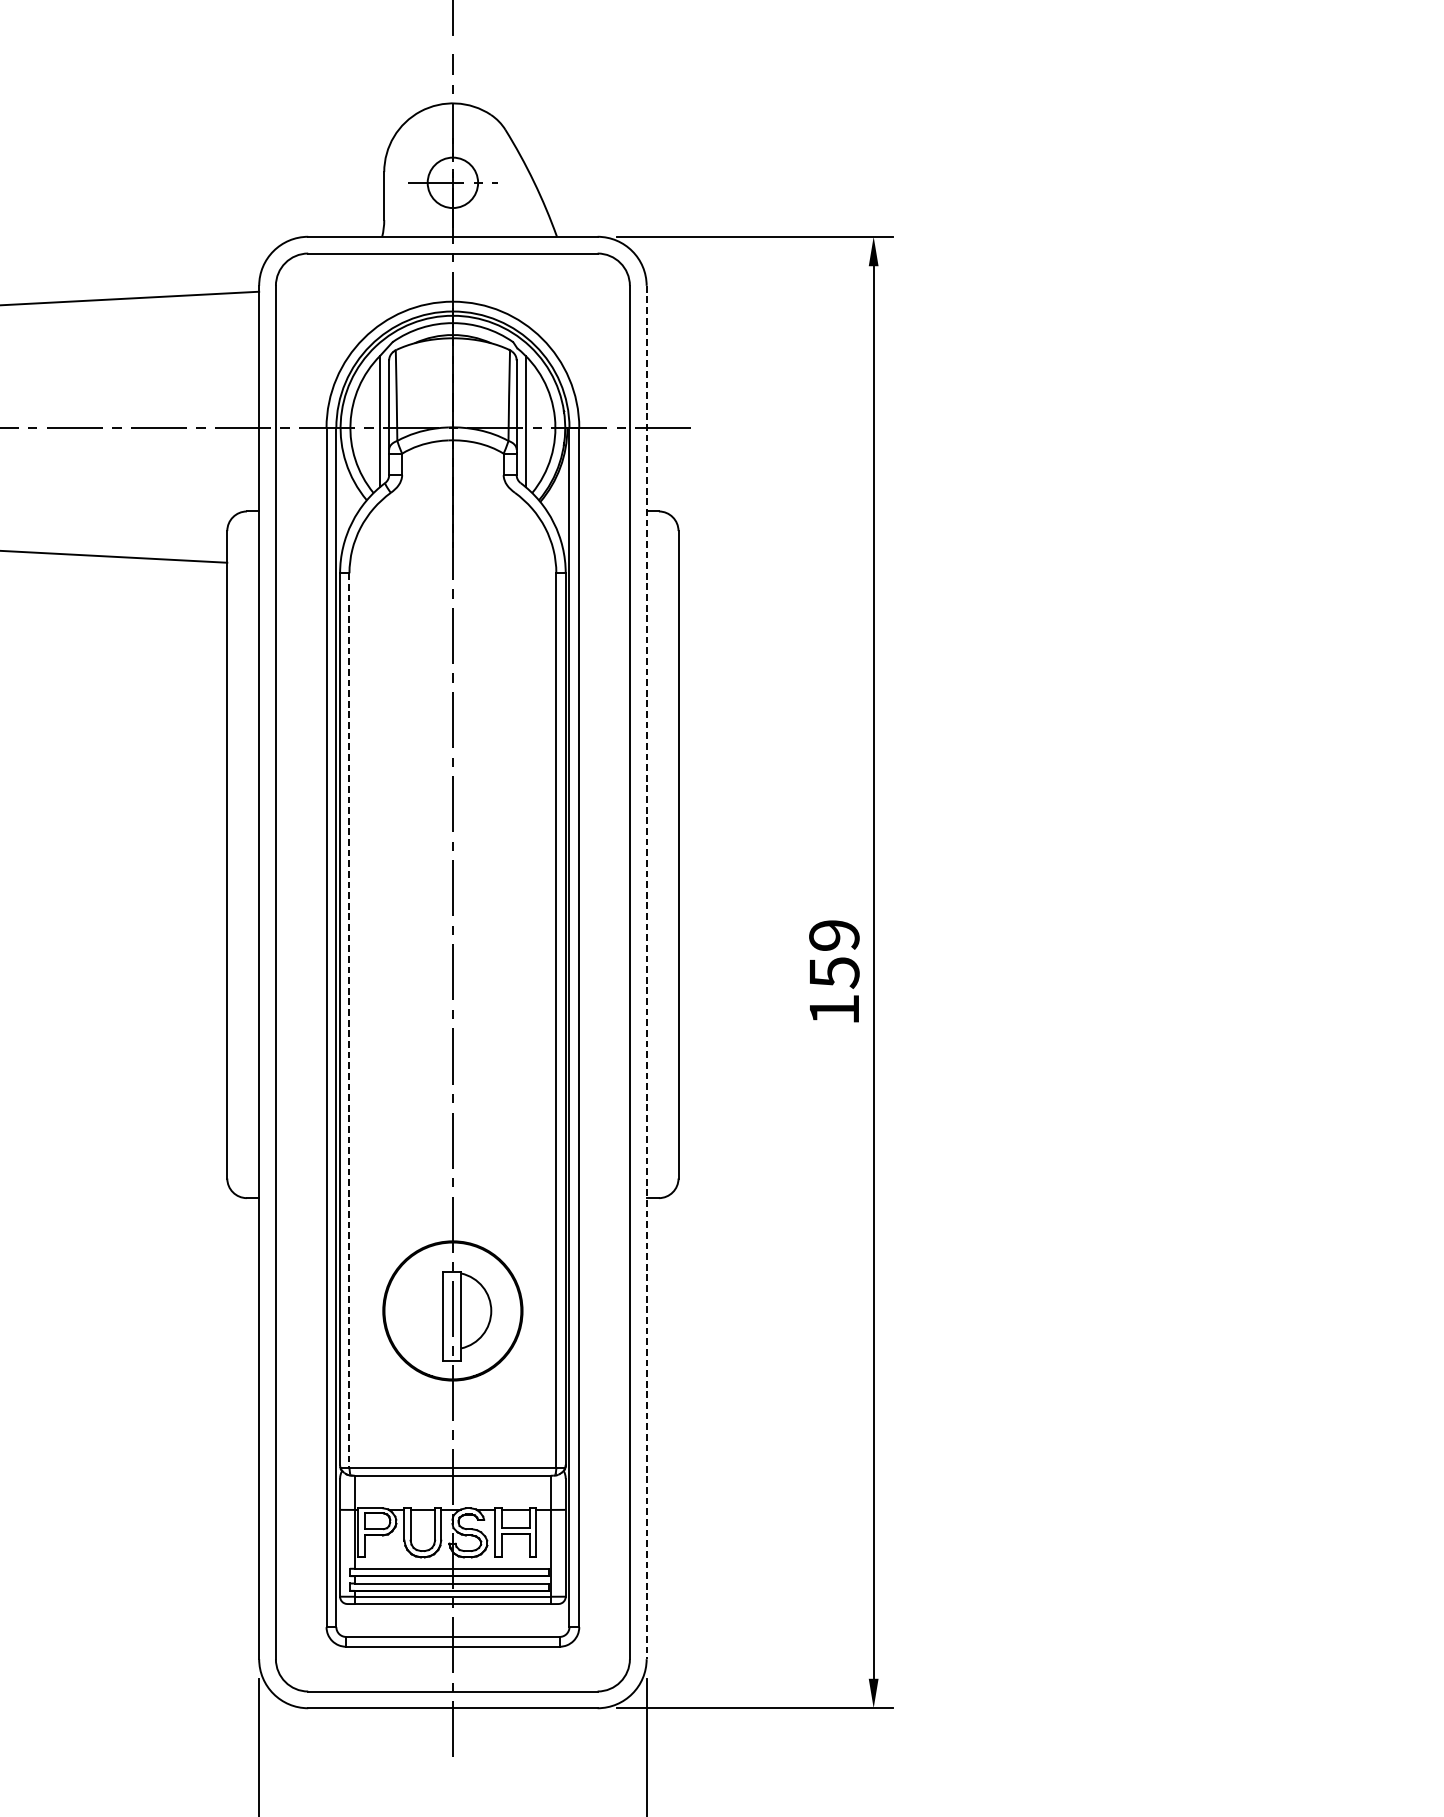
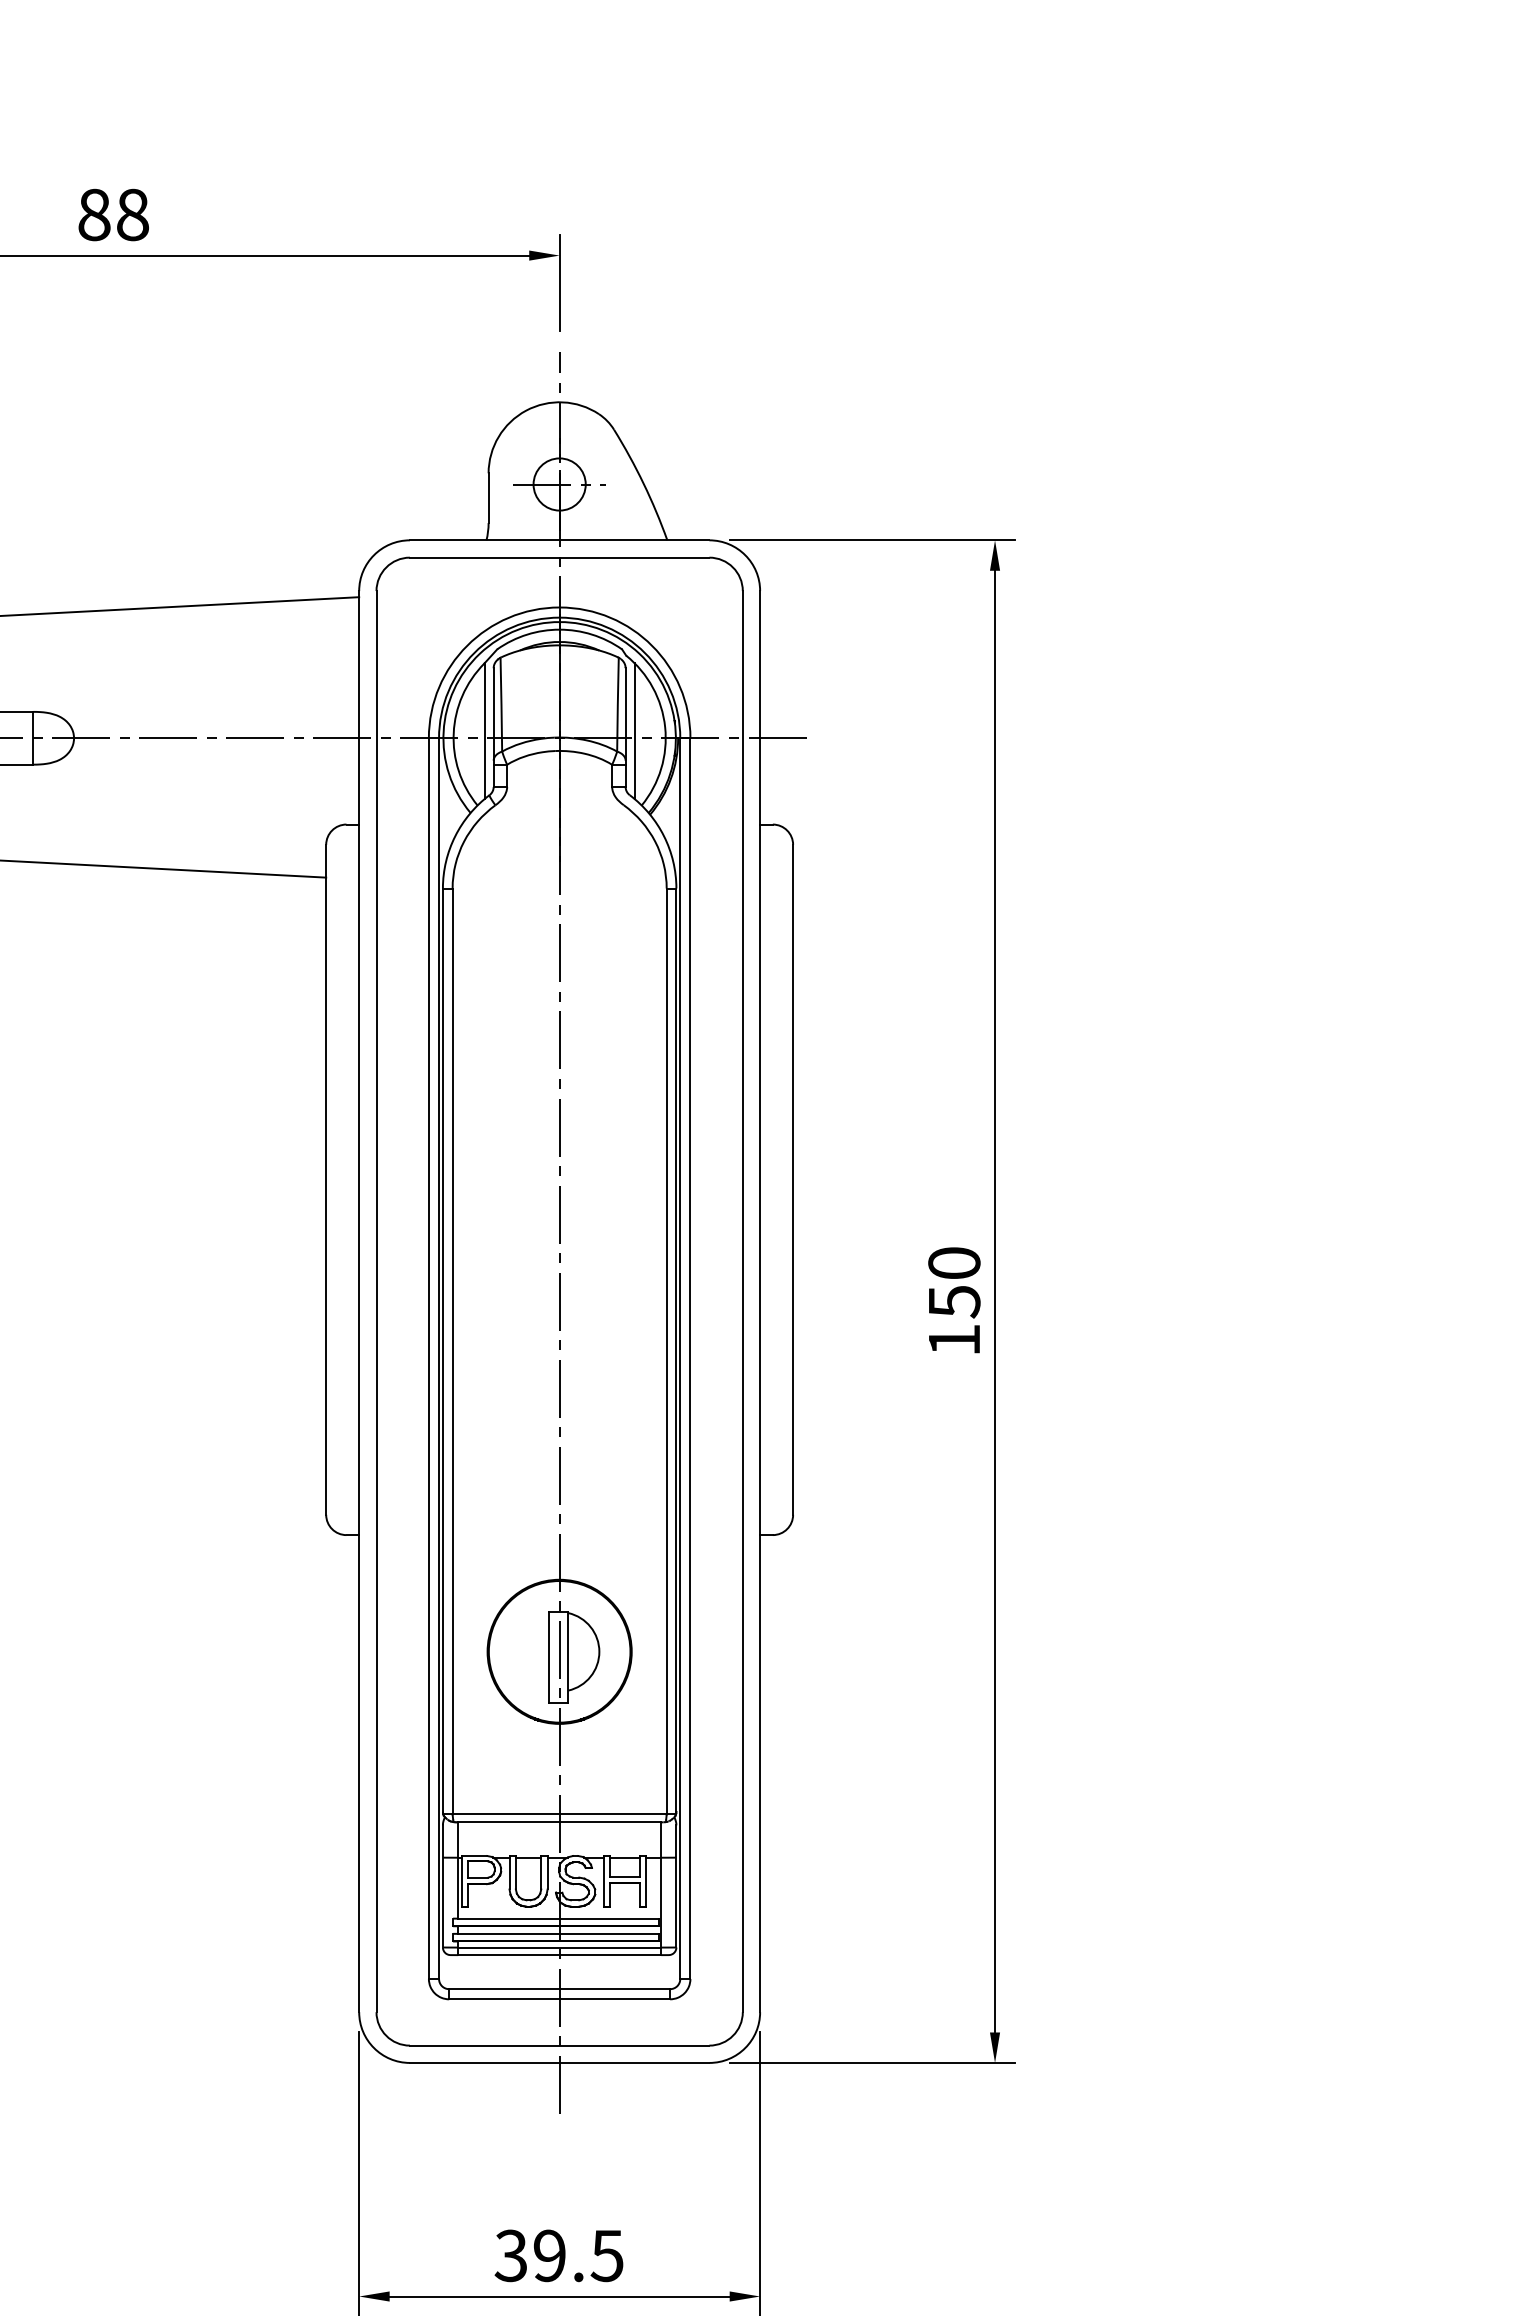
text: (834, 935) -> (954, 1263), 159 -> 150
line: (647, 972) -> (760, 1301), dashed -> solid
line: (349, 1020) -> (452, 1351), dashed -> solid

